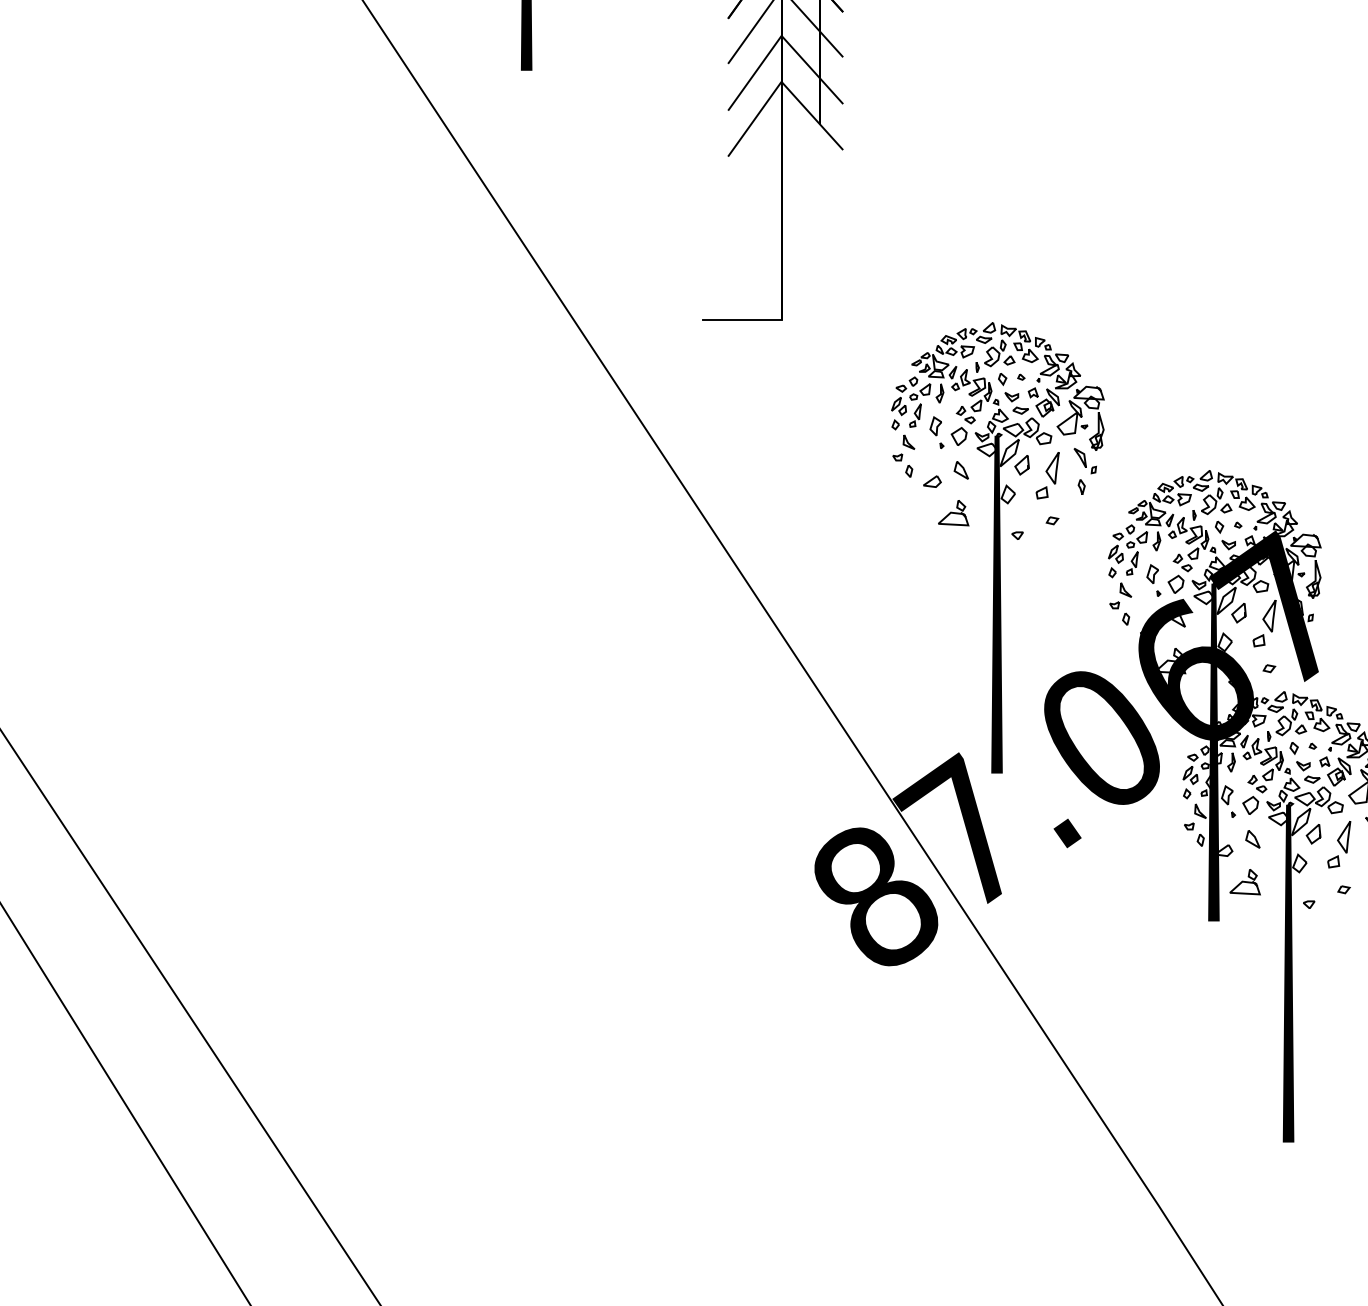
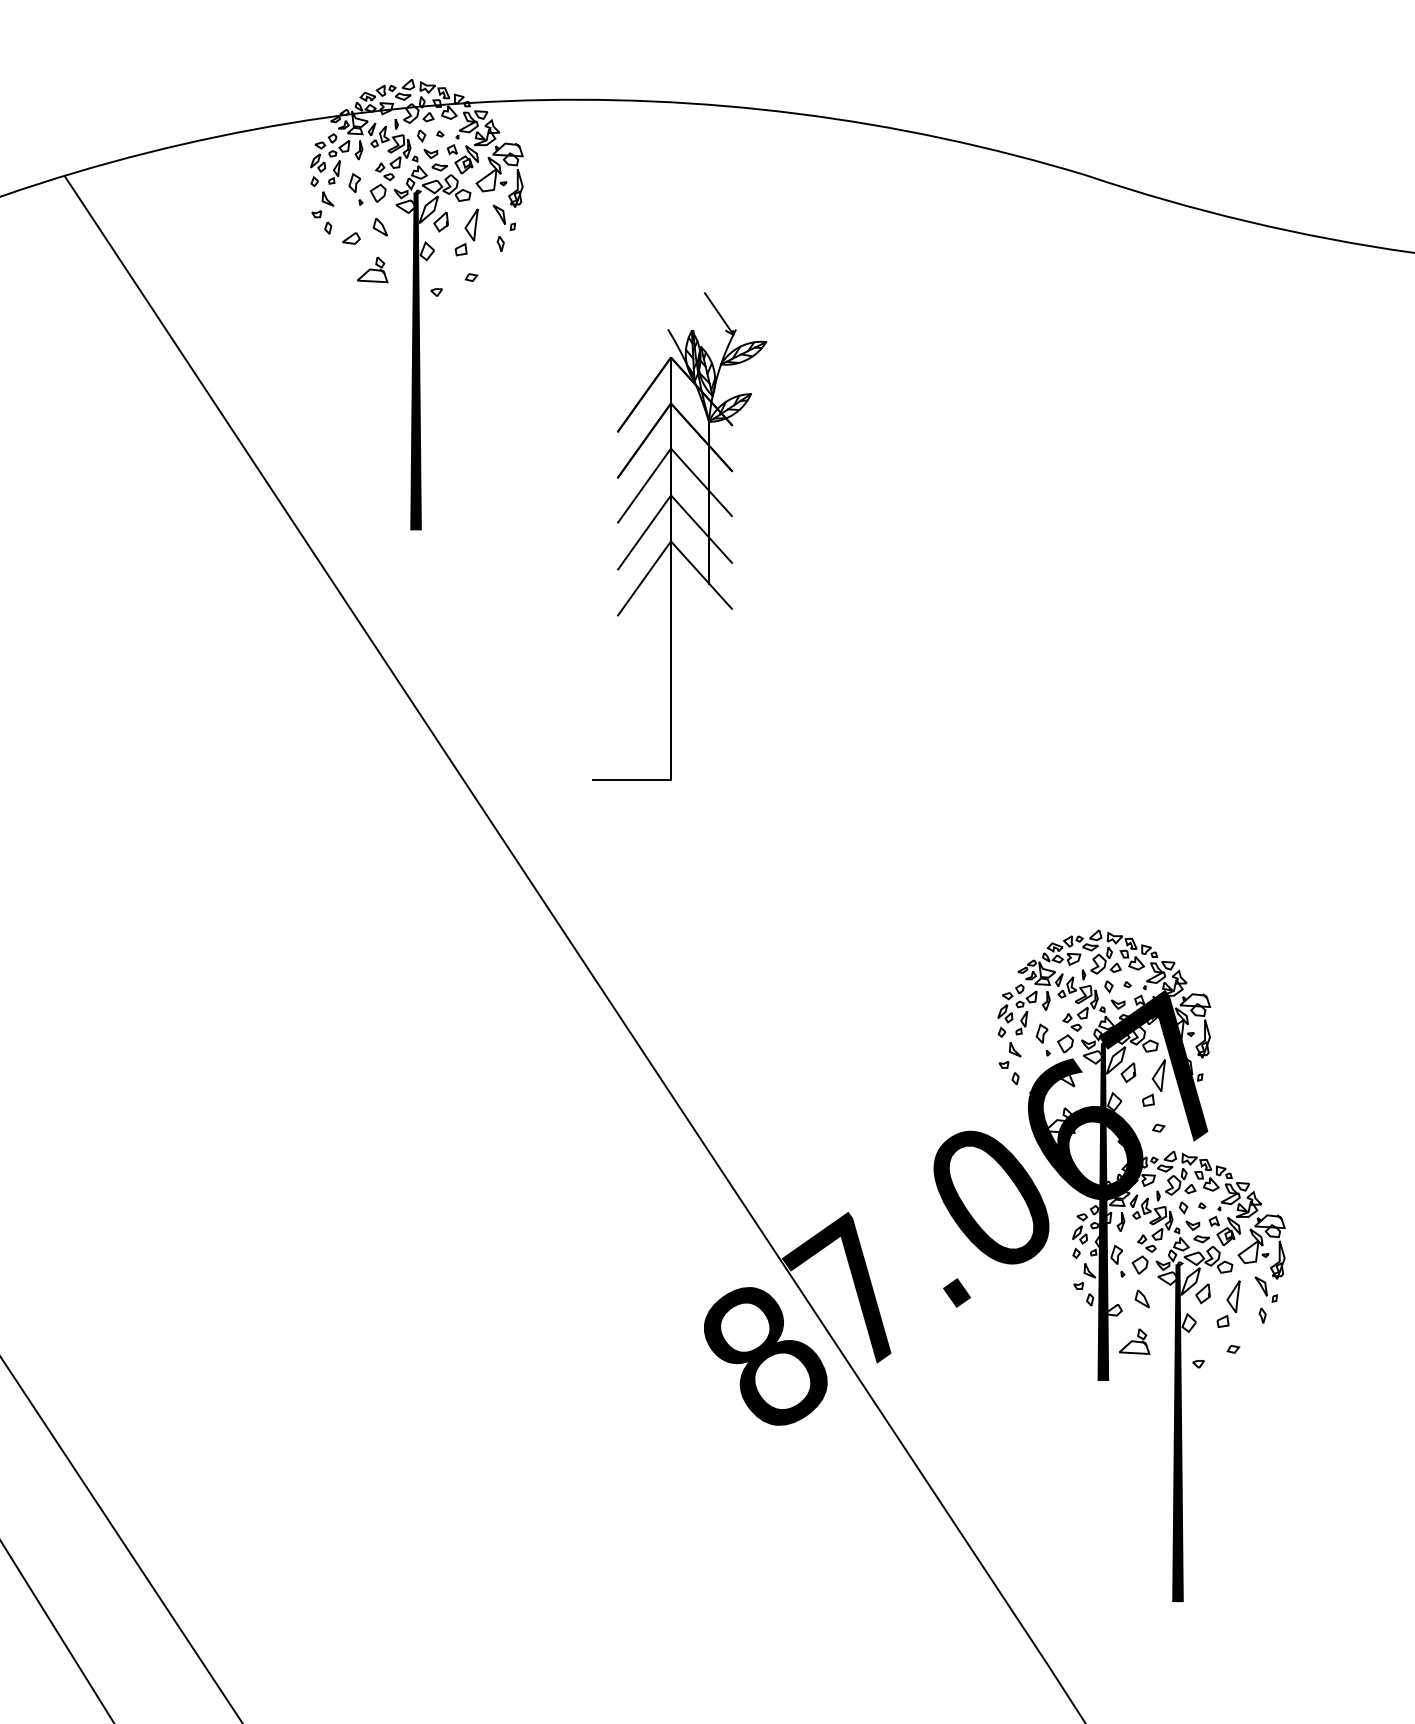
part: (998, 547) -> (887, 1007), removed

